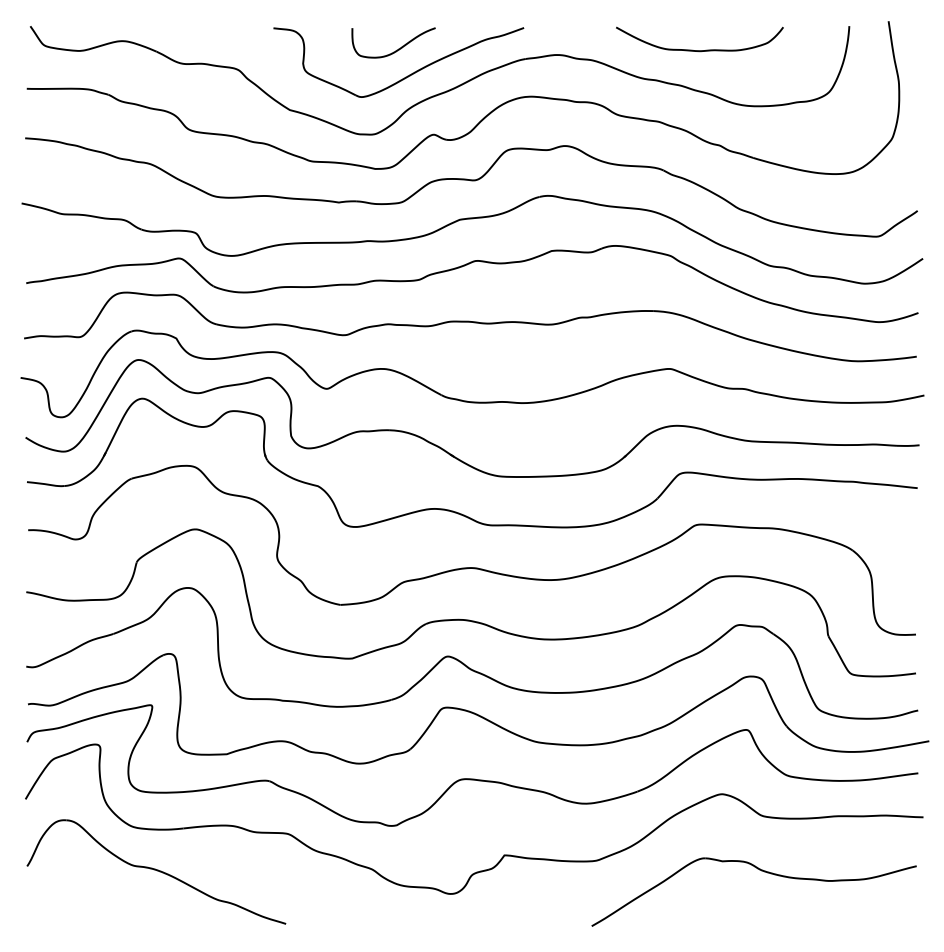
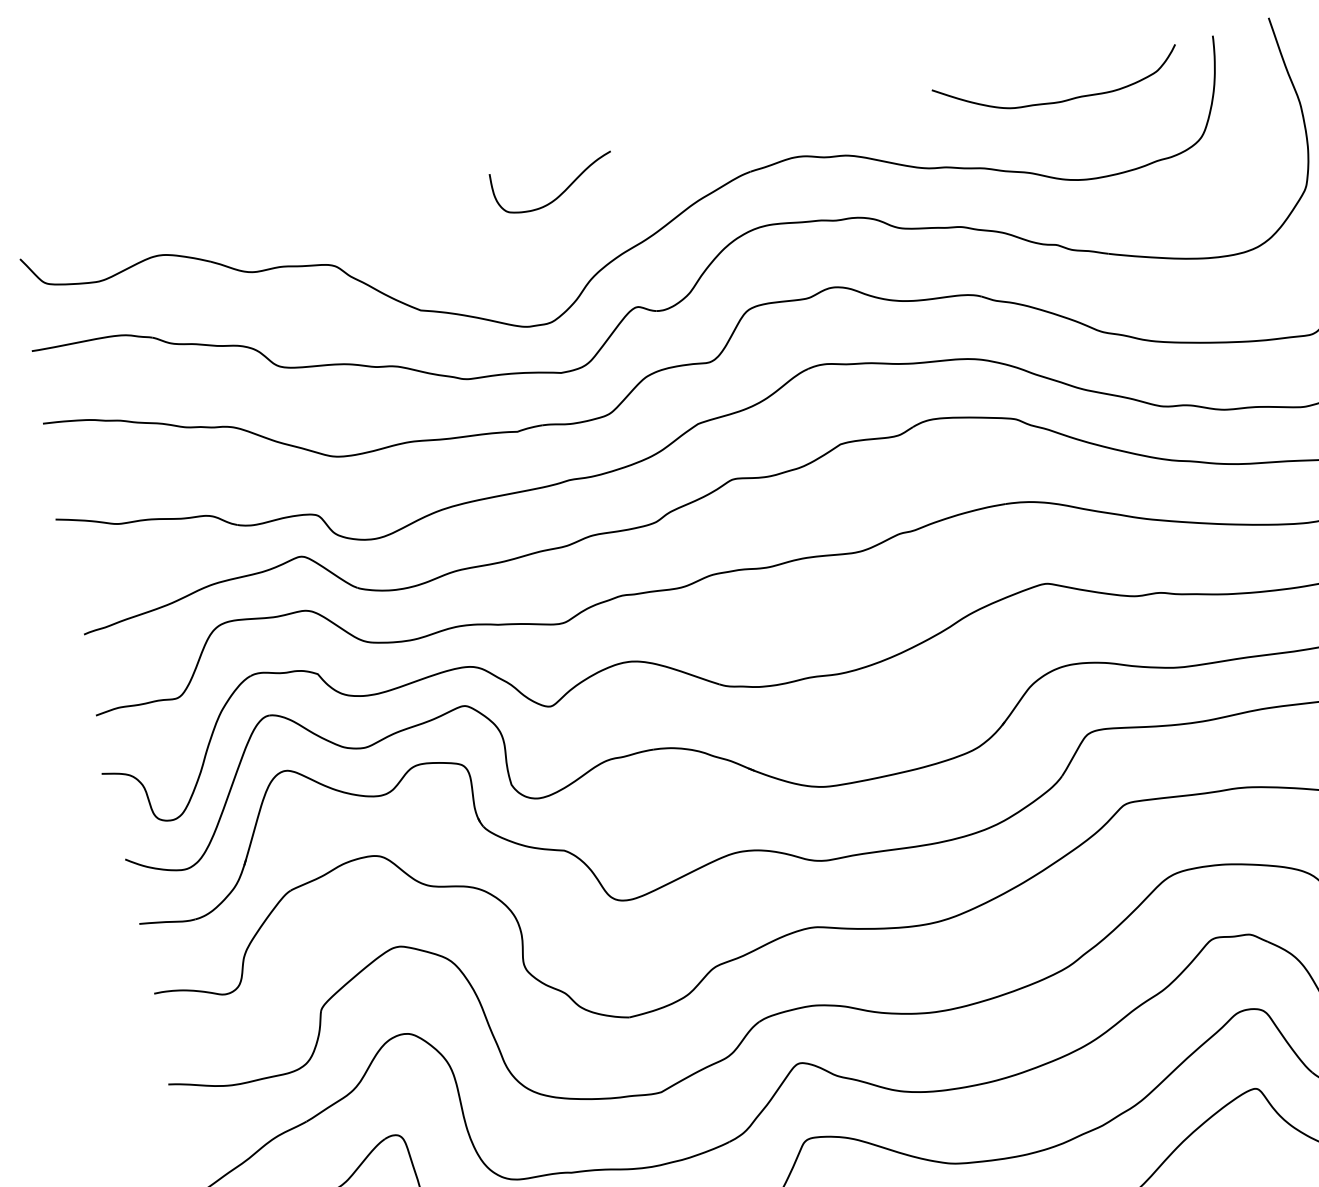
curve: (699, 50) -> (1059, 101), moved
part: (405, 76) -> (580, 230), removed

